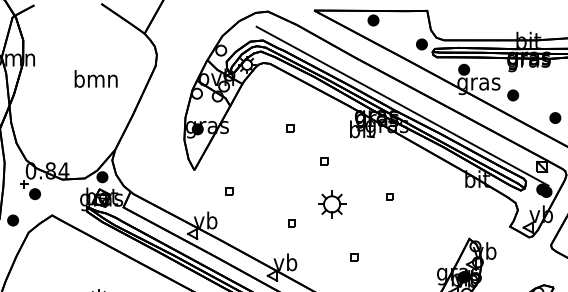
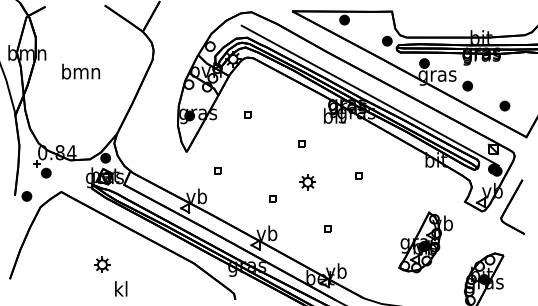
text: (95, 78) -> (80, 71), moved
part: (290, 127) -> (247, 114), moved
part: (331, 204) -> (307, 182), size x0.62

